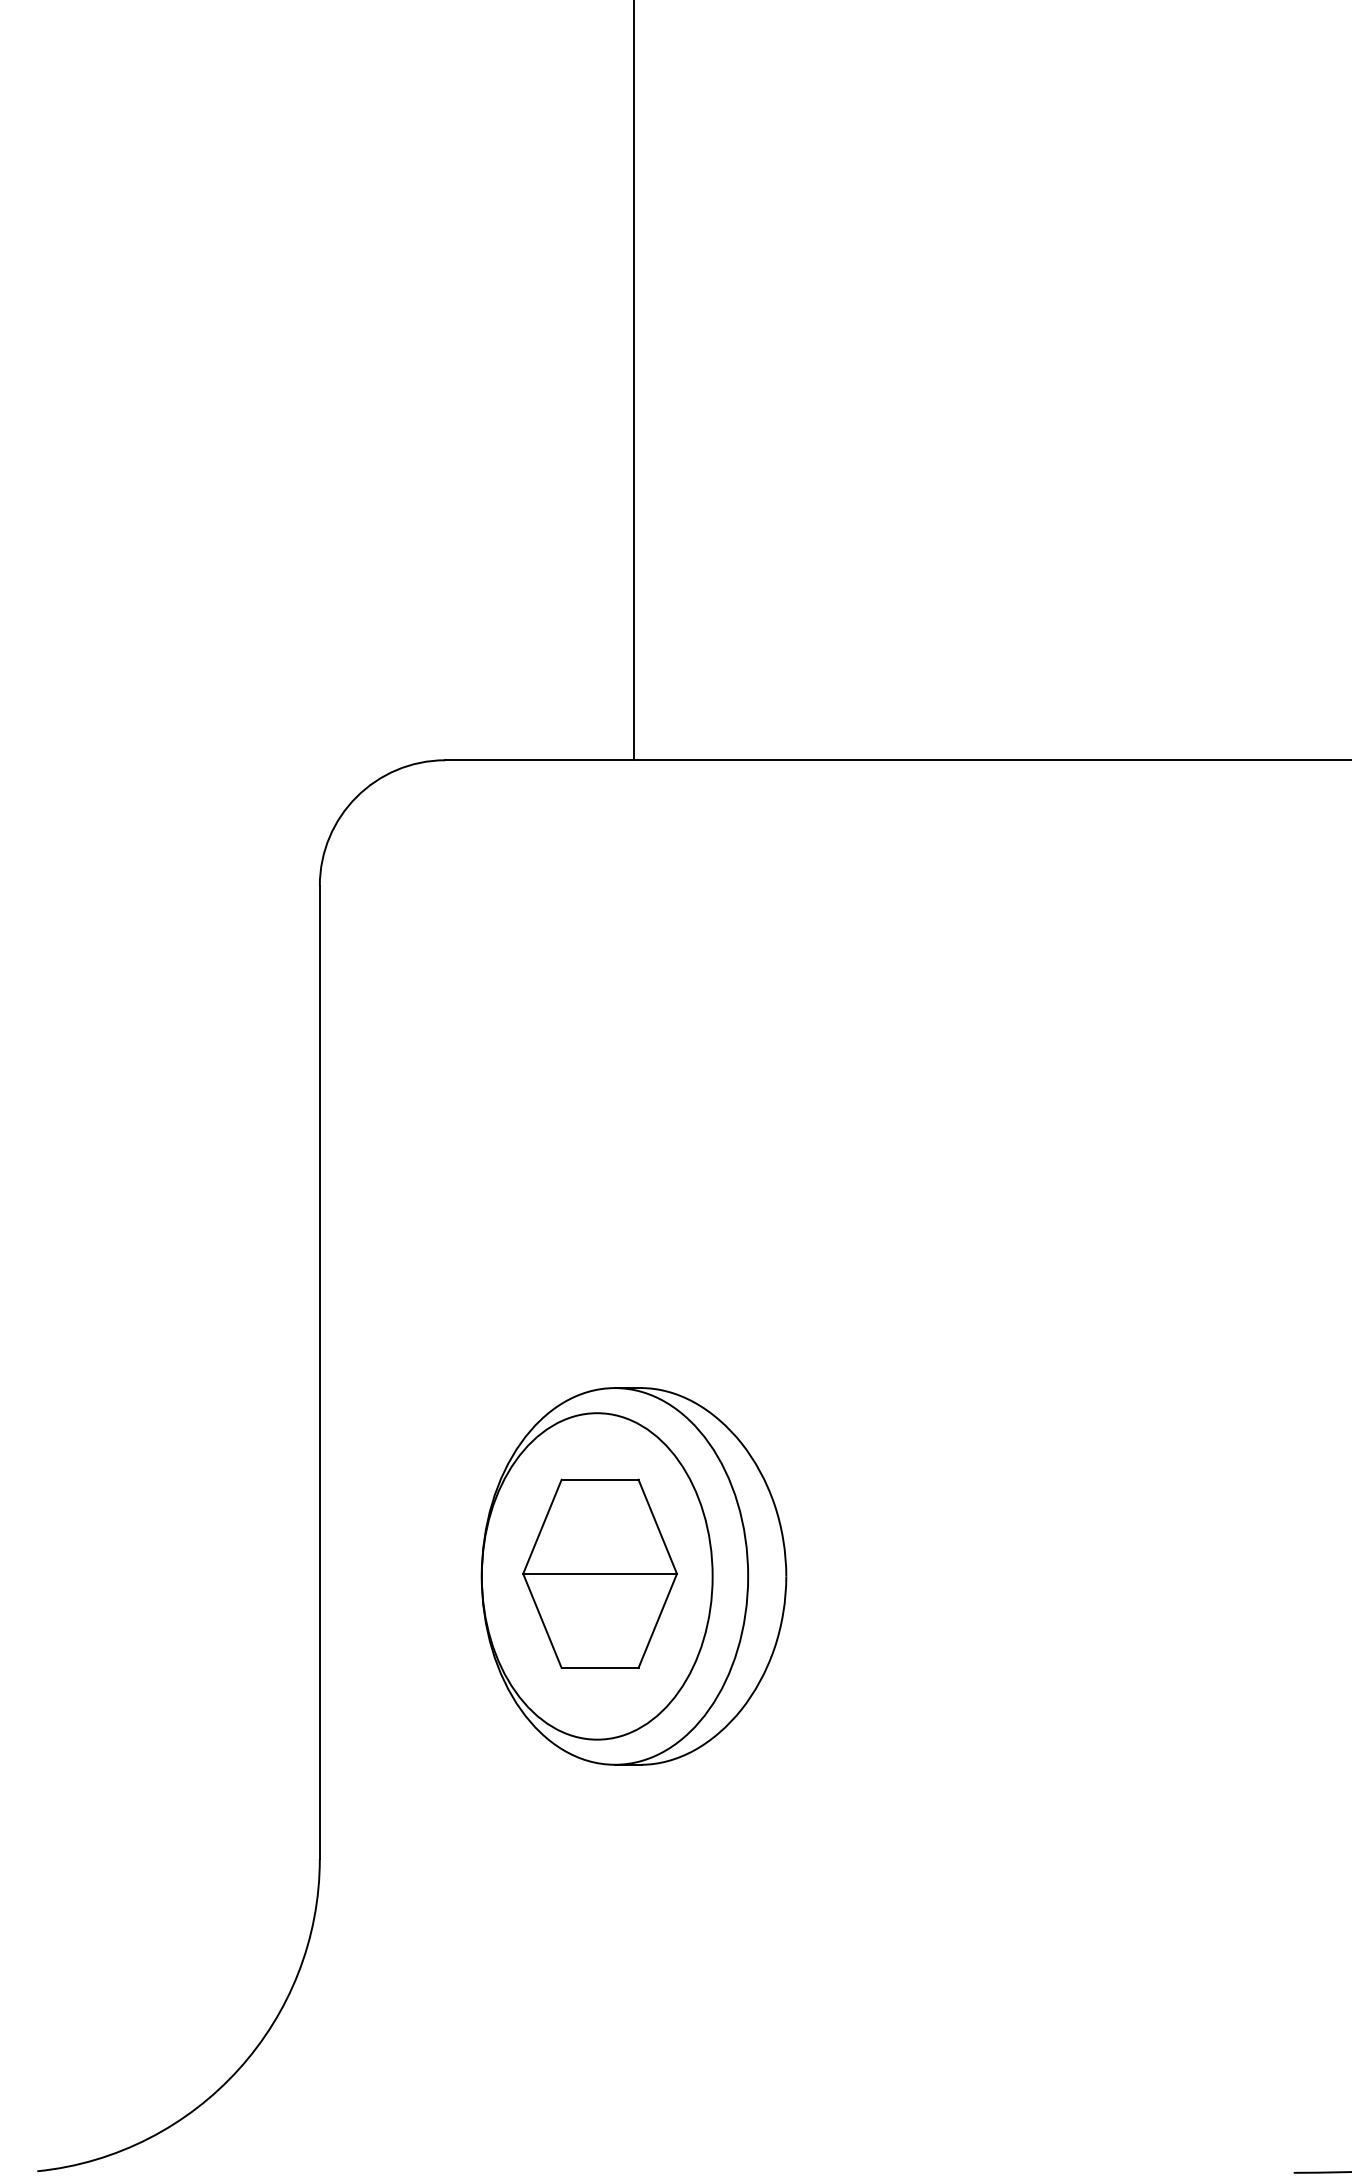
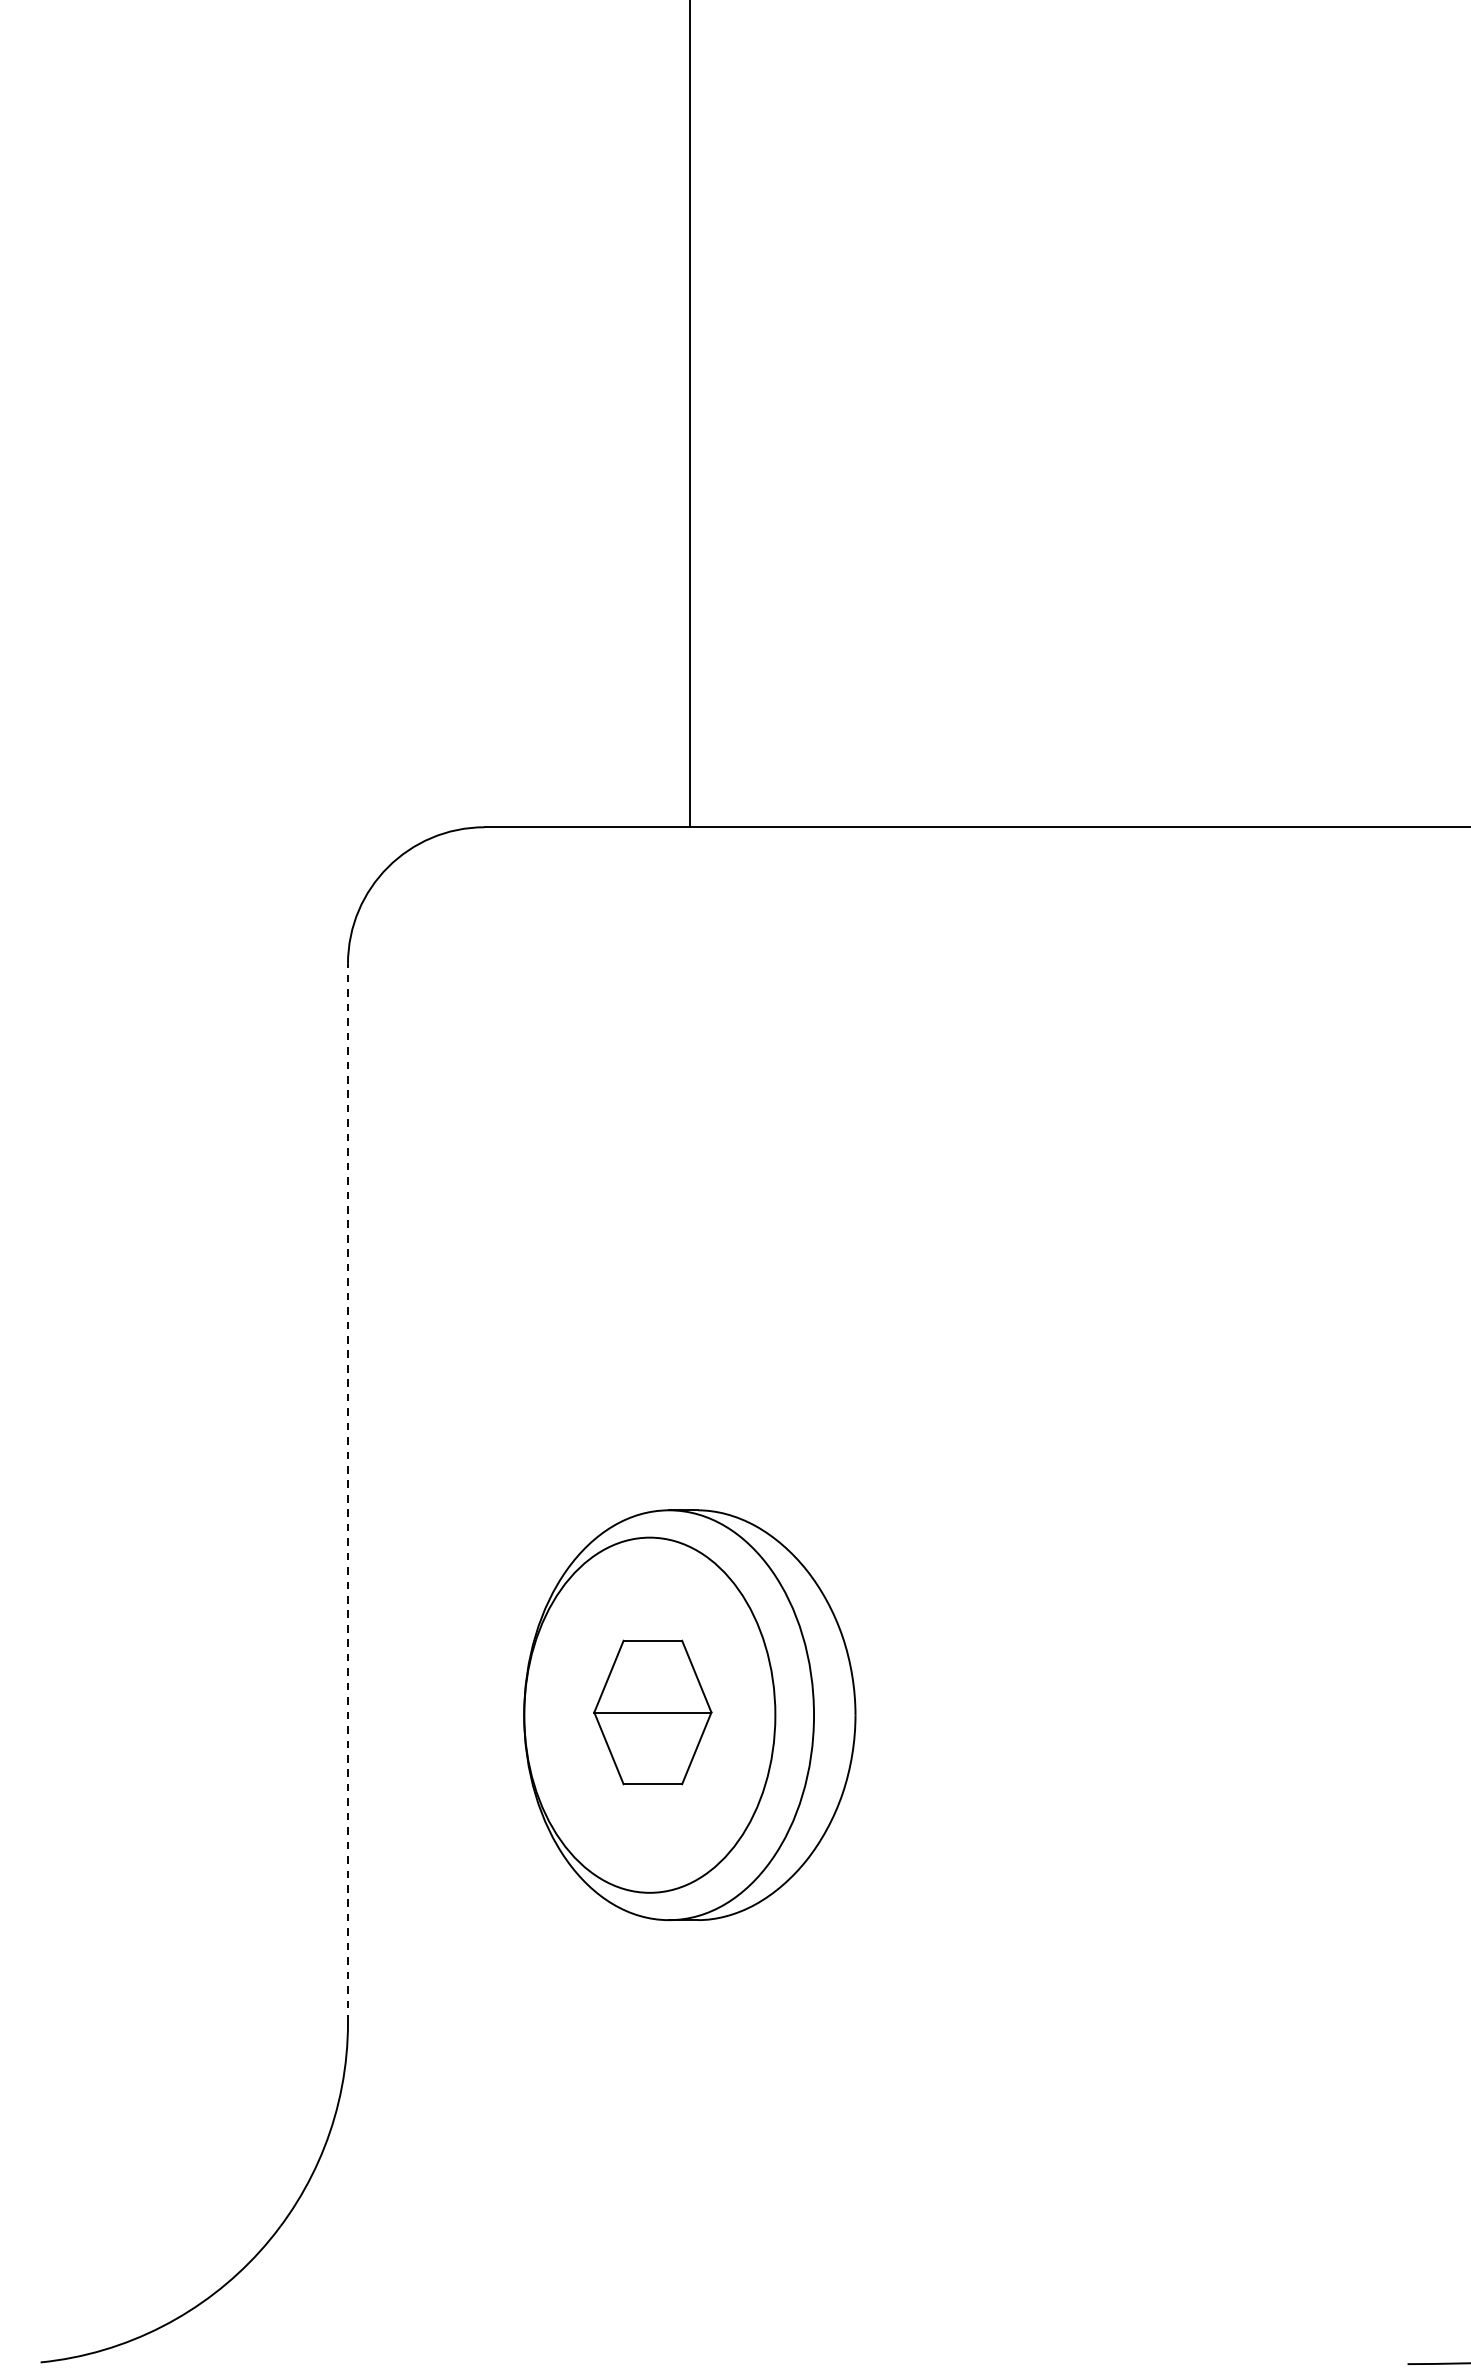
line: (319, 1372) -> (347, 1493), solid -> dashed
part: (599, 1573) -> (652, 1712), size x0.7

